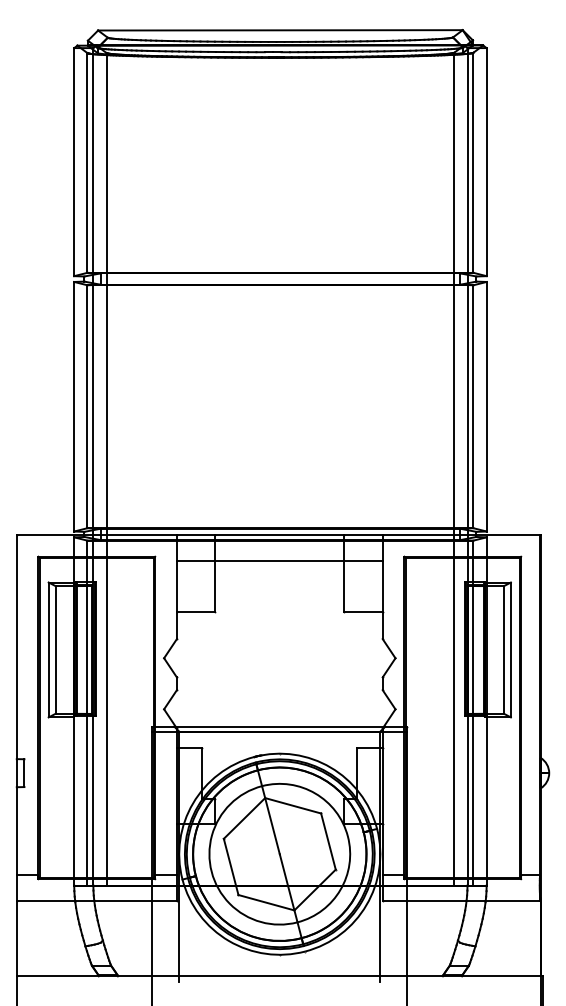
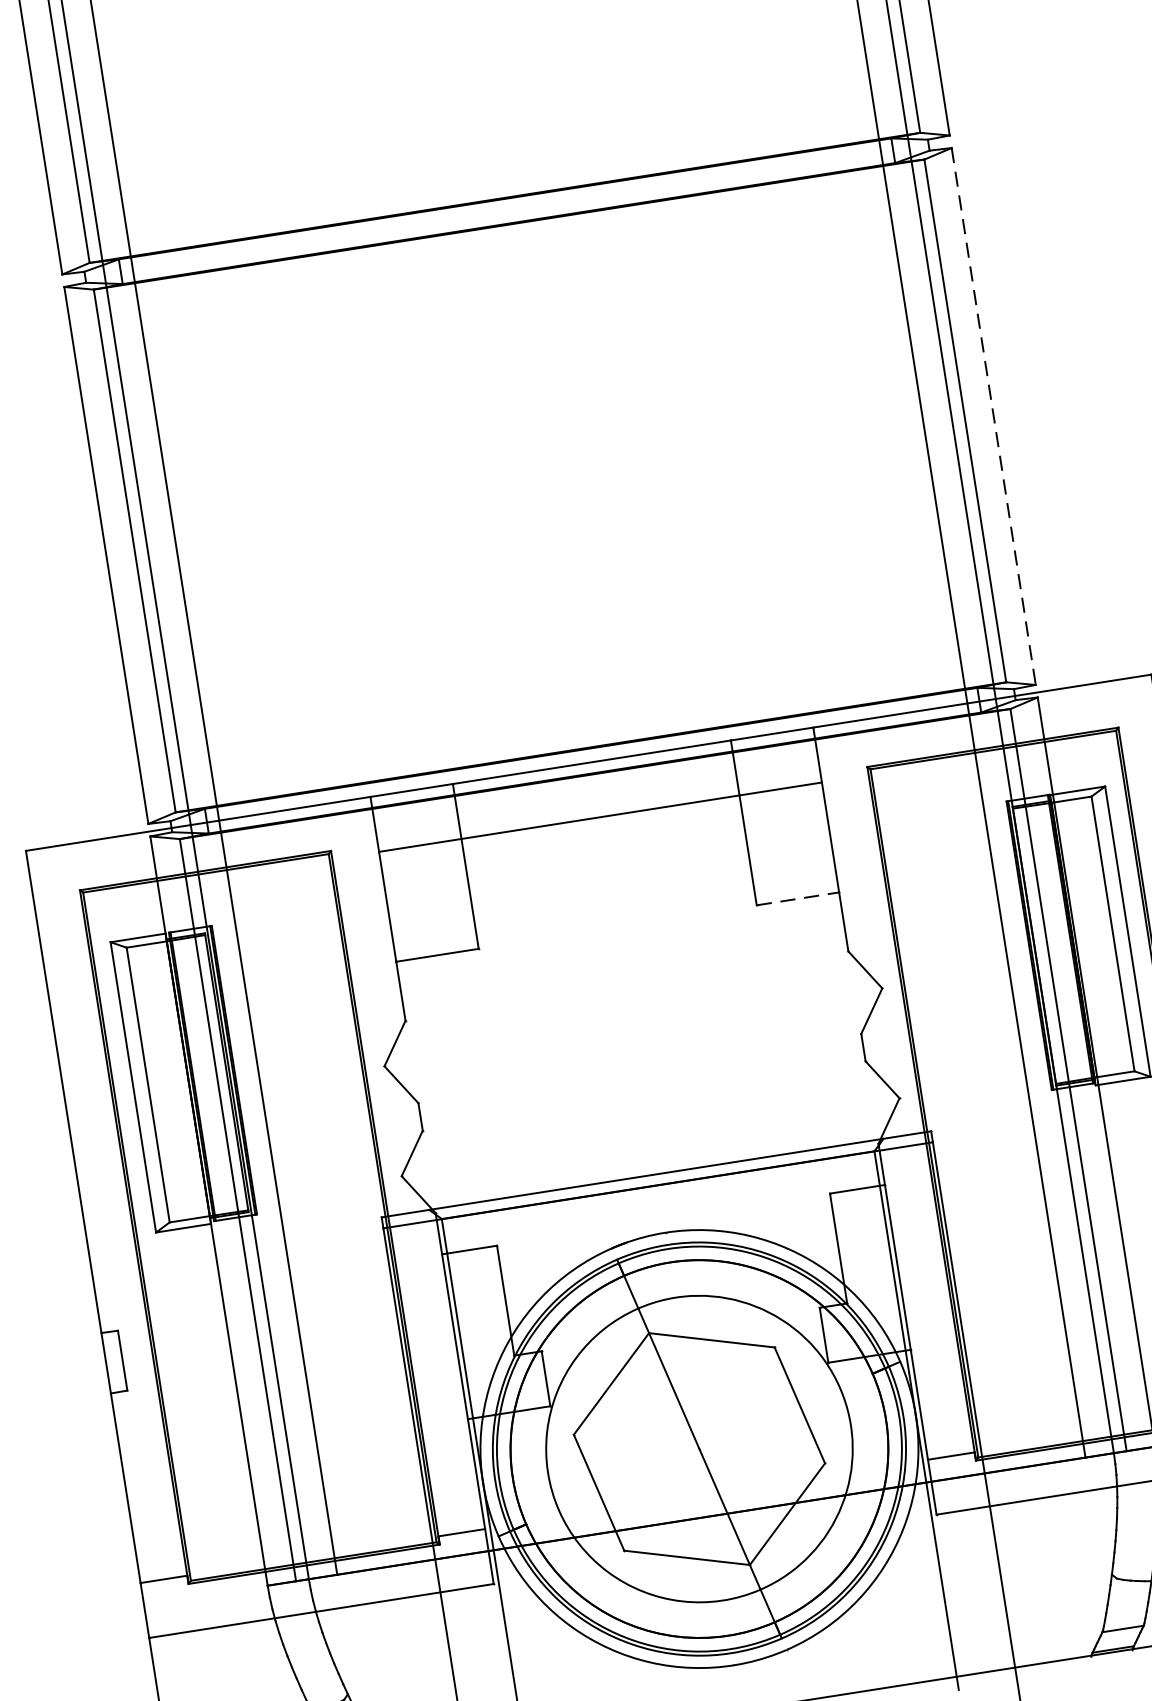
line: (486, 406) -> (993, 416), solid -> dashed
line: (364, 611) -> (799, 898), solid -> dashed

